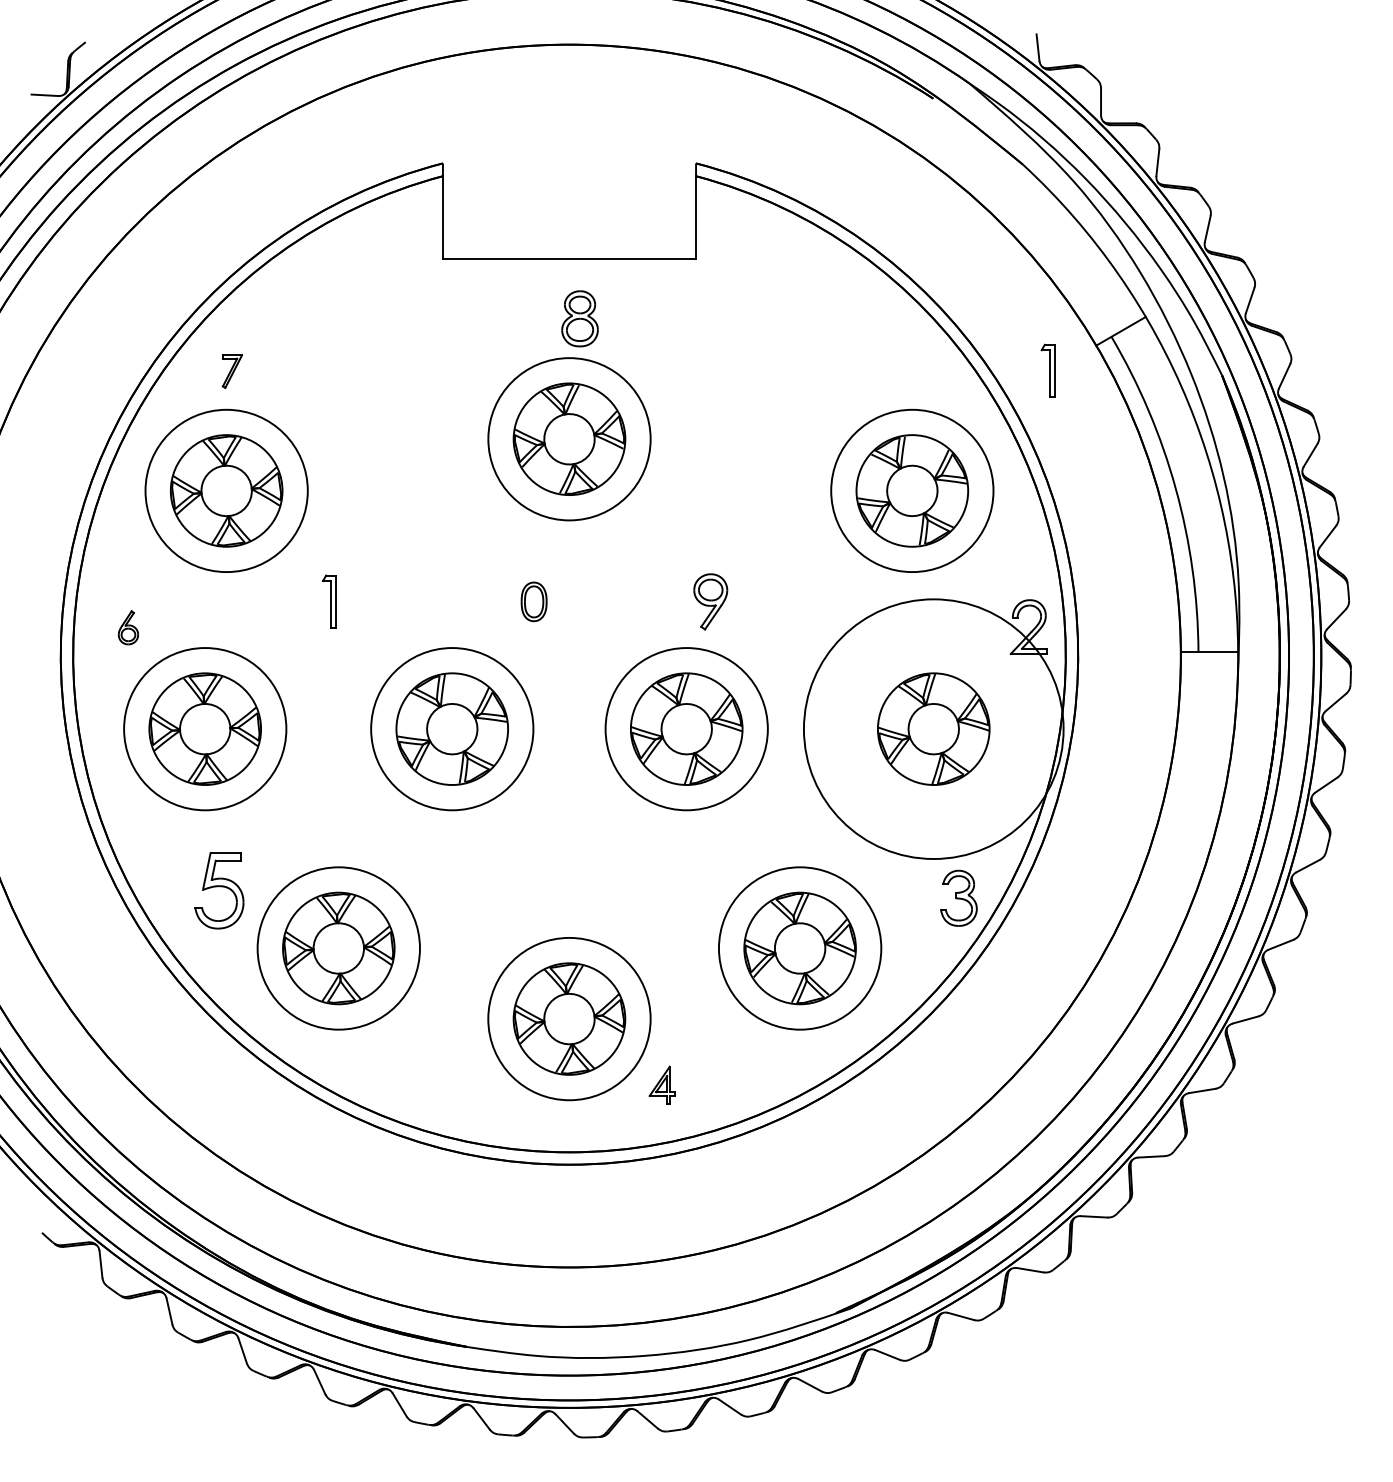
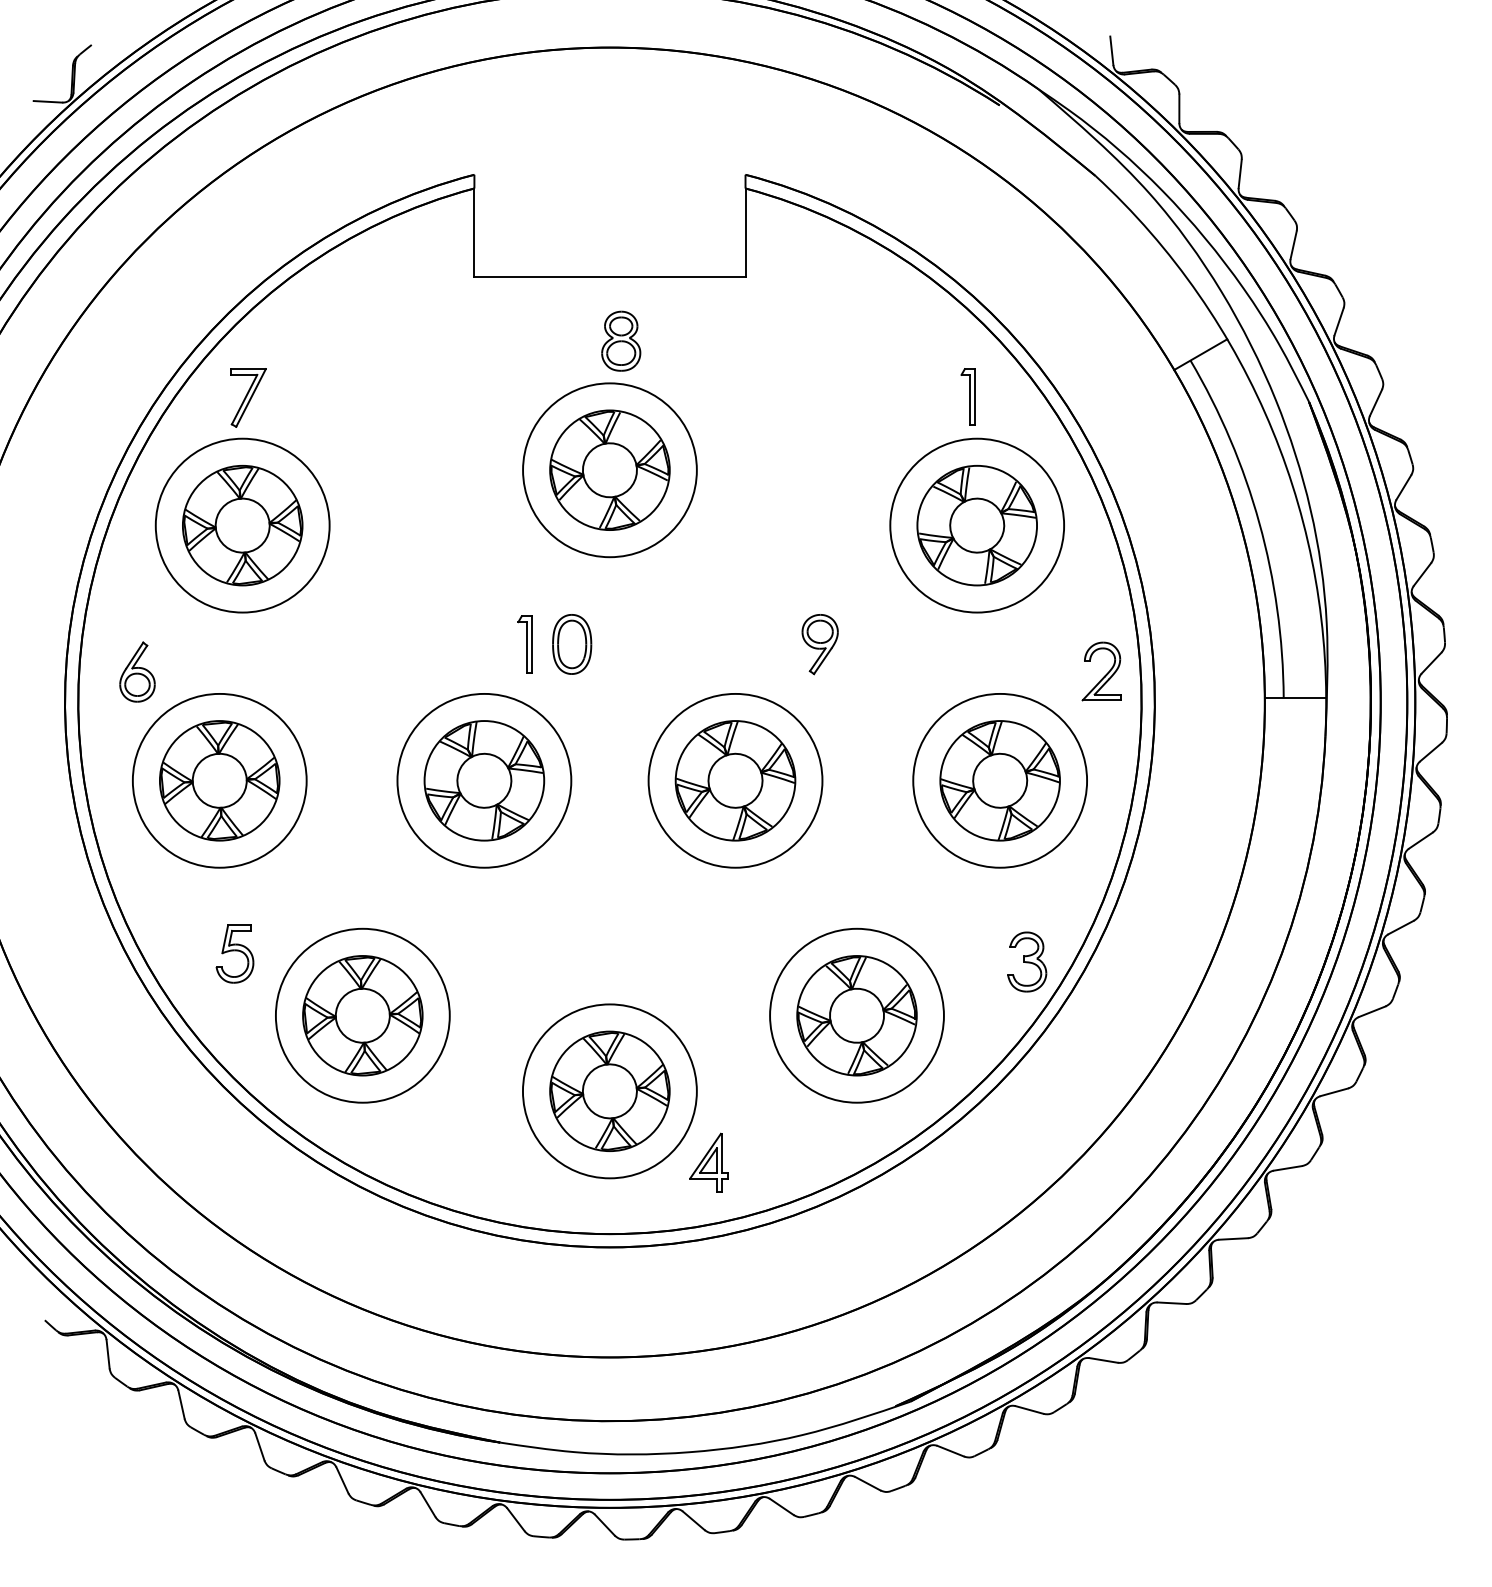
part: (1047, 370) -> (967, 396), moved
part: (232, 371) -> (248, 397), size x1.67
part: (329, 601) -> (525, 644), moved
part: (533, 601) -> (571, 644), size x1.43
part: (710, 601) -> (819, 644), moved
part: (128, 627) -> (137, 671), size x1.67
circle: (933, 729) -> (999, 781), size x0.62
part: (219, 890) -> (235, 953), size x0.71
part: (661, 1085) -> (708, 1162), size x1.43

